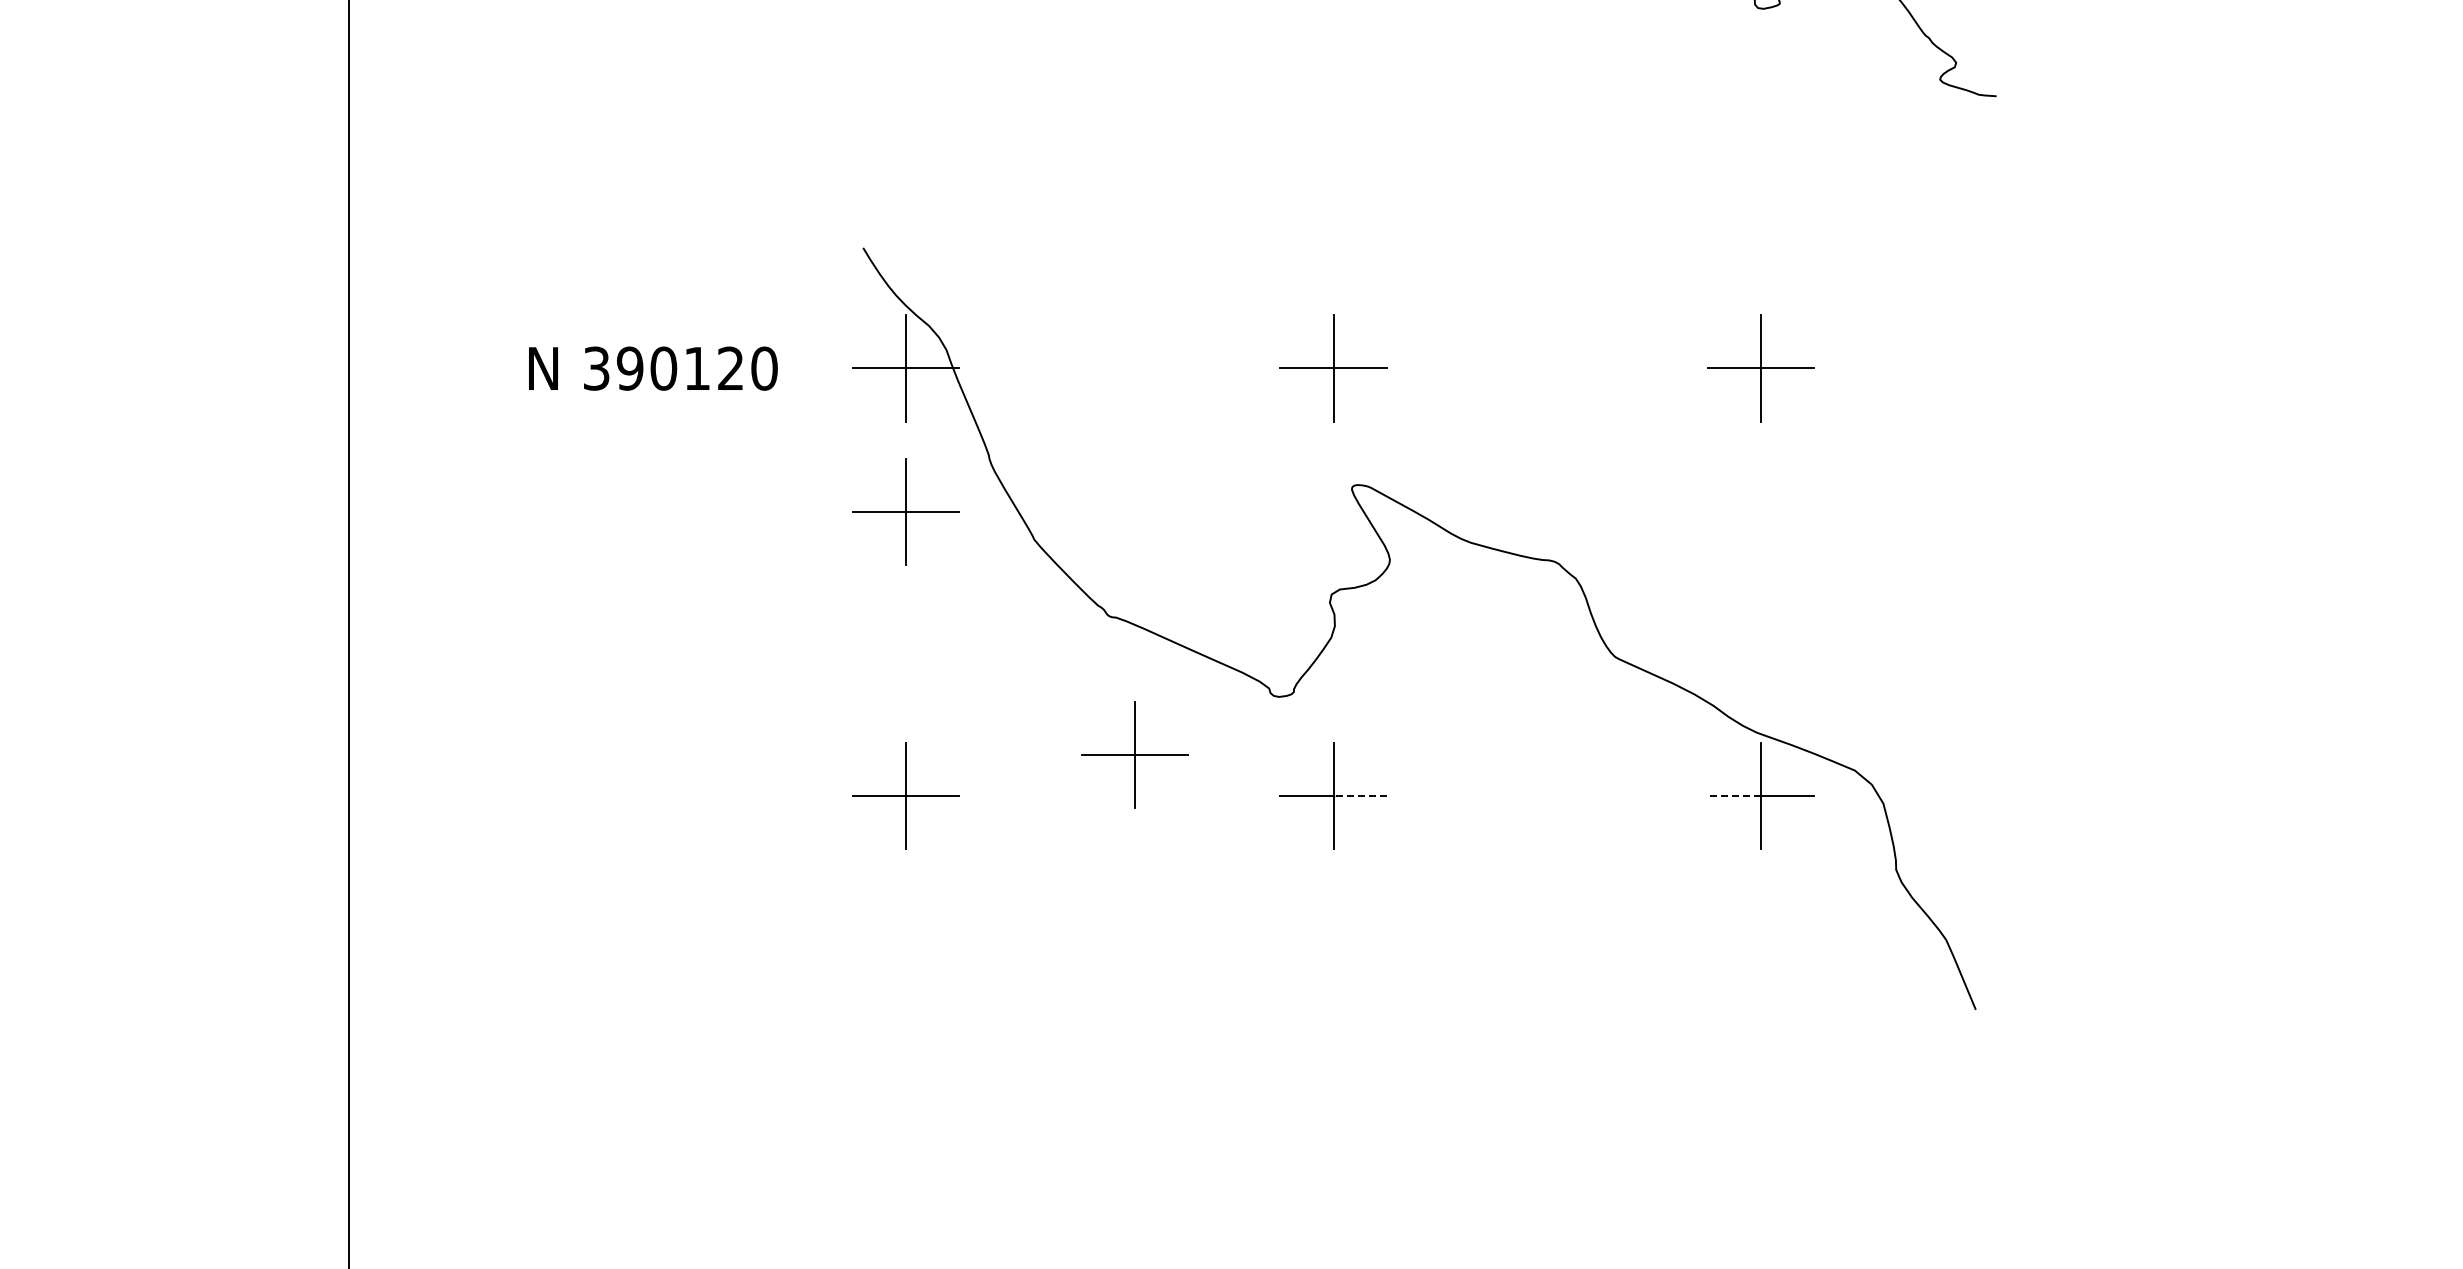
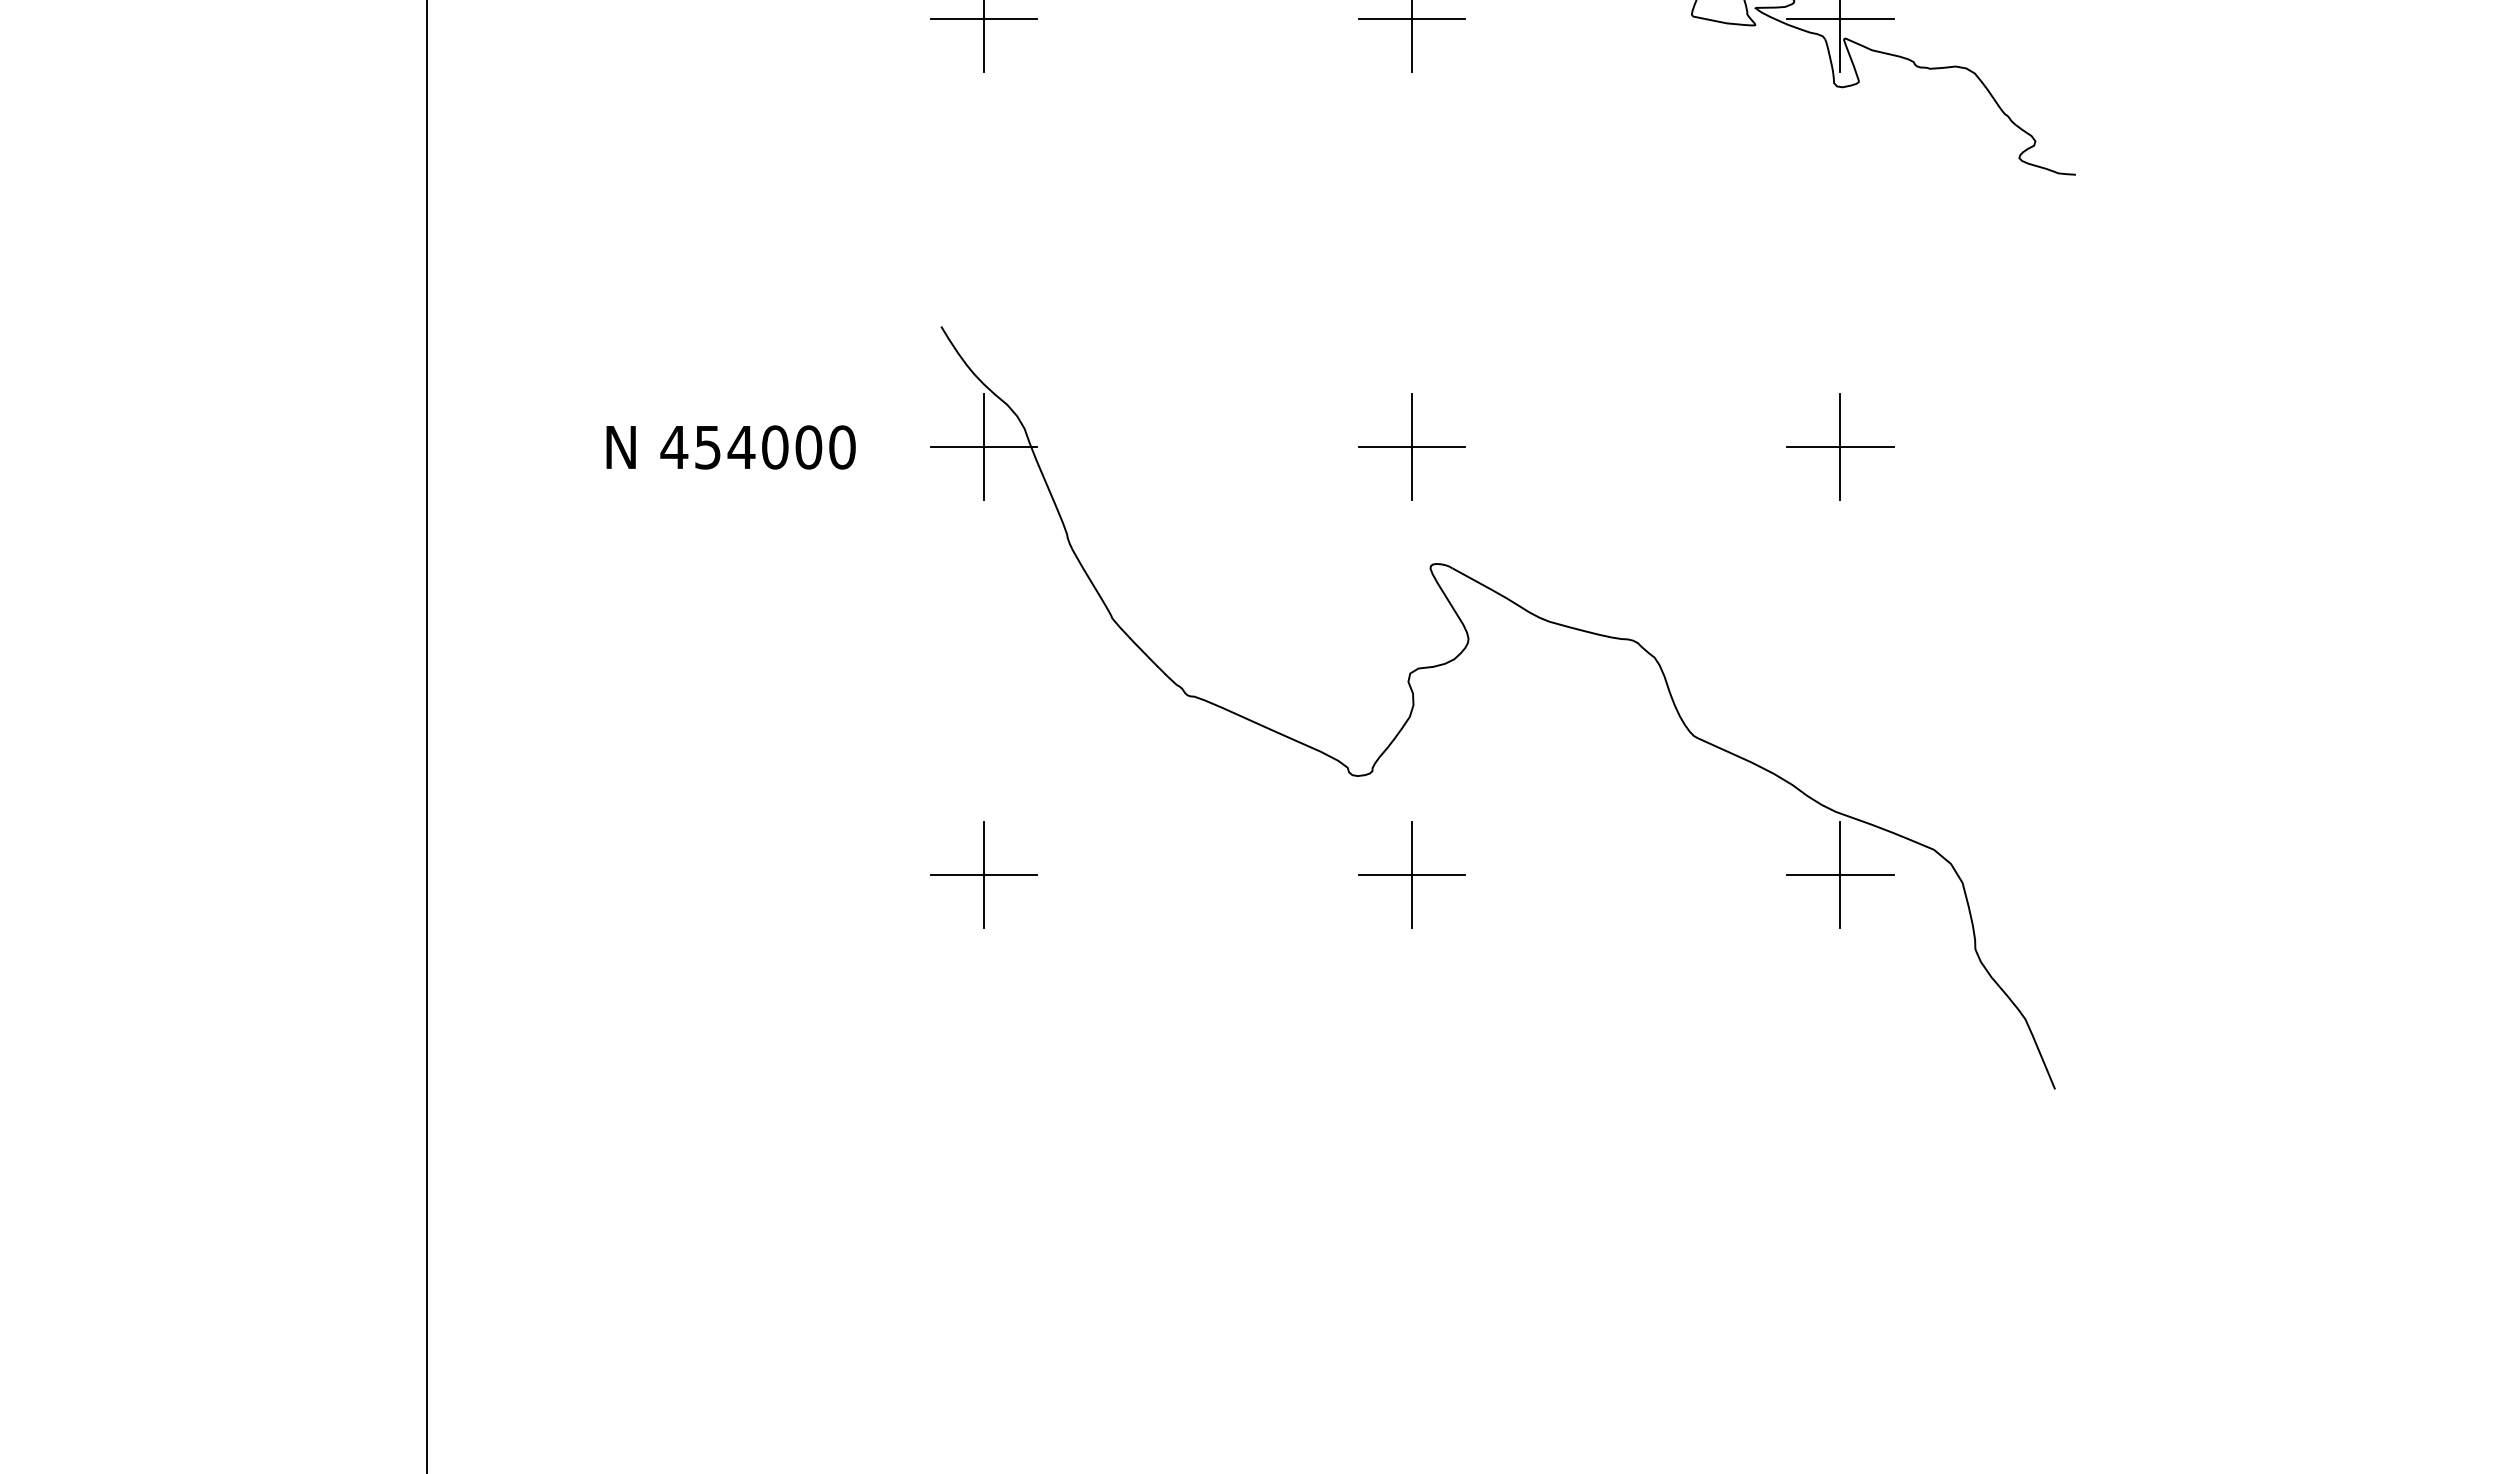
text: (663, 368) -> (741, 447), 390120 -> 454000
part: (905, 511) -> (983, 590), removed
part: (1134, 754) -> (1212, 833), removed
line: (1359, 796) -> (1438, 875), dashed -> solid
line: (1734, 796) -> (1813, 875), dashed -> solid

